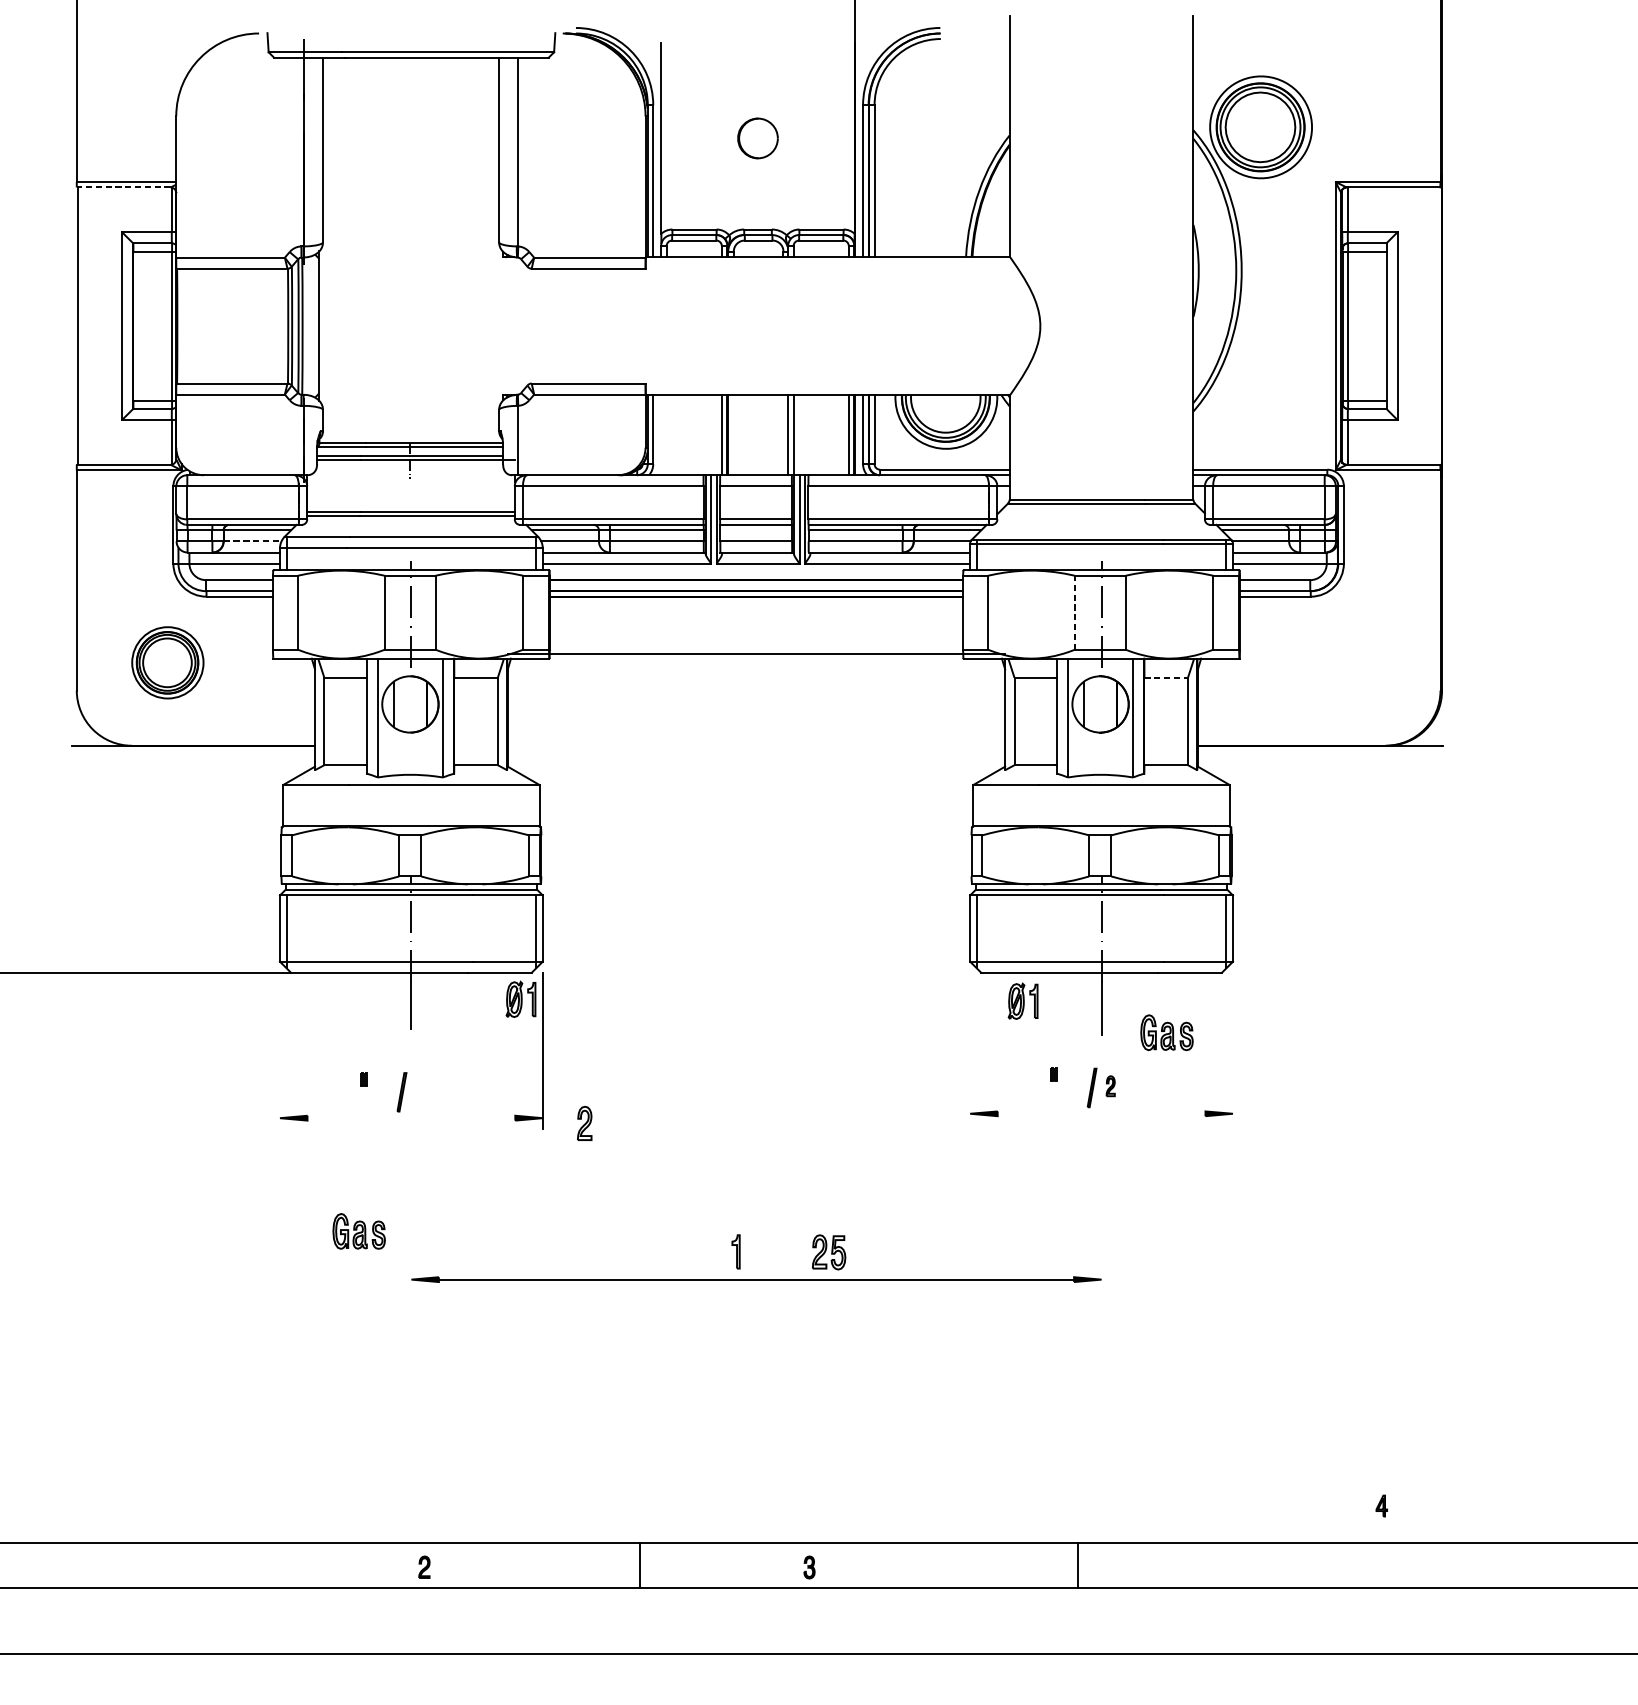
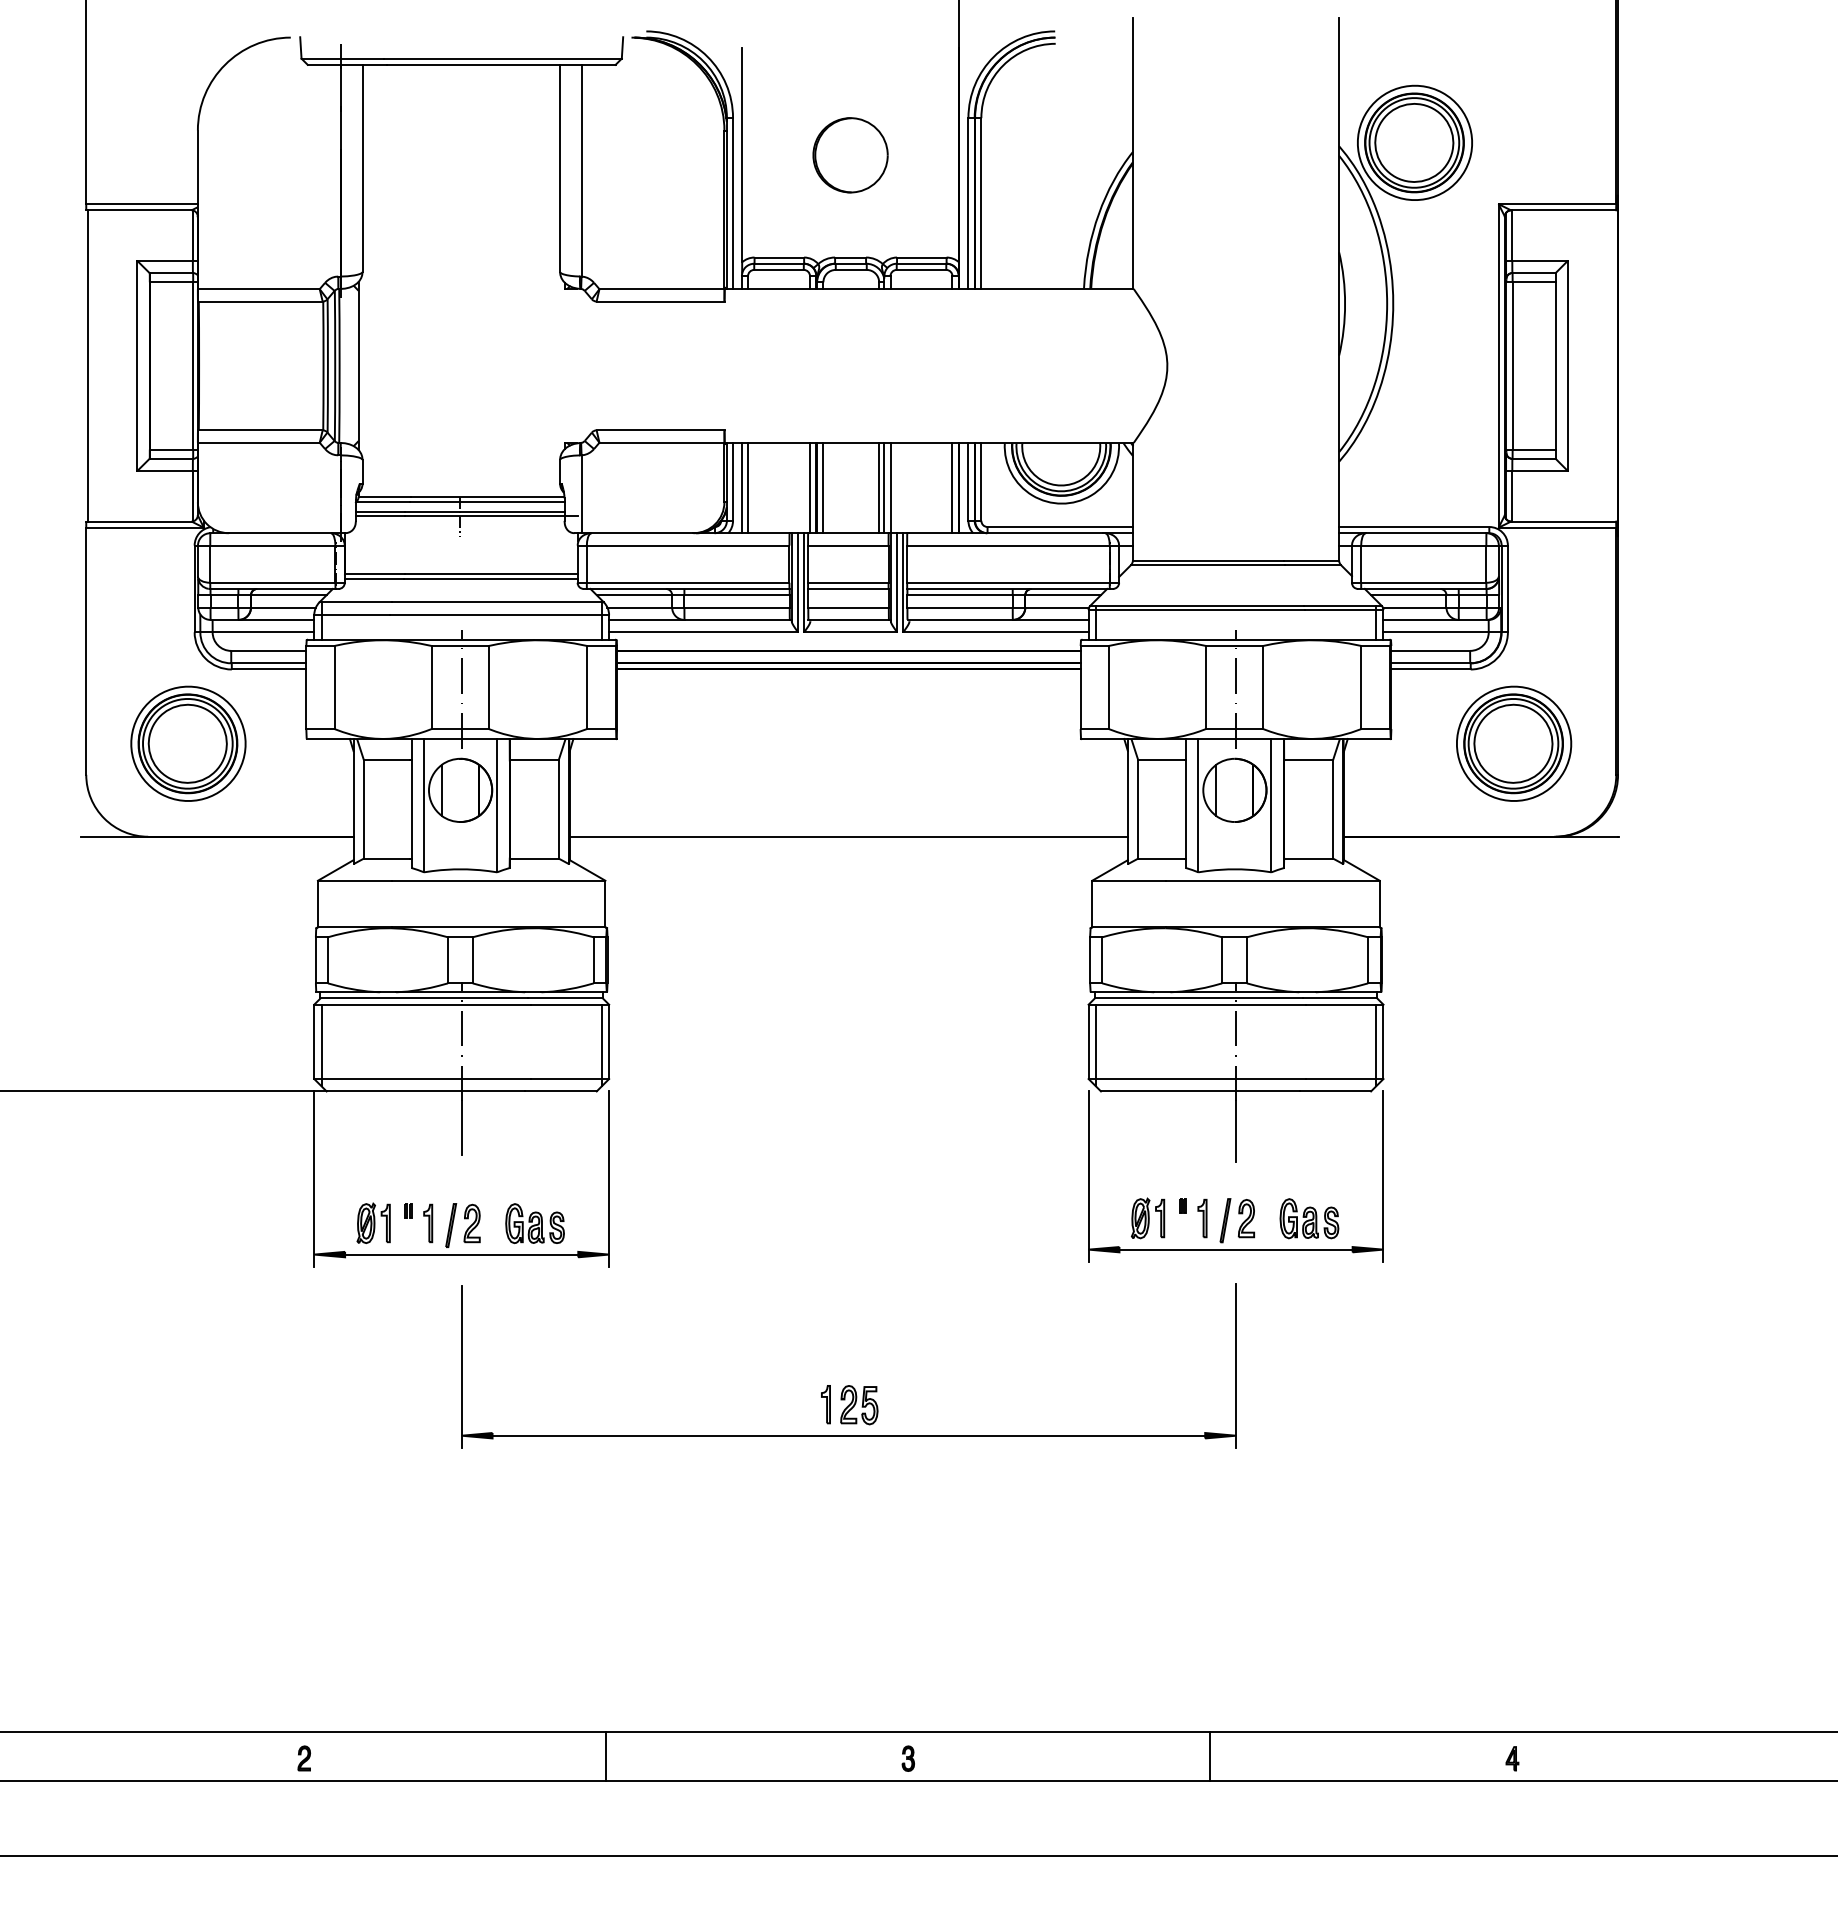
part: (757, 138) -> (850, 155), size x1.67
line: (123, 187) -> (138, 210), dashed -> solid
line: (660, 435) -> (741, 488), added
line: (667, 435) -> (748, 488), added
line: (733, 435) -> (823, 488), added
line: (783, 435) -> (879, 488), added
line: (253, 541) -> (284, 607), dashed -> solid
line: (1074, 612) -> (1205, 687), dashed -> solid
line: (756, 653) -> (848, 836), moved
part: (167, 662) -> (188, 743), size x1.43
part: (1349, 662) -> (1514, 743), added
line: (1167, 677) -> (1309, 760), dashed -> solid
part: (520, 998) -> (373, 1222), moved
part: (1023, 1001) -> (1148, 1218), moved
part: (1167, 1032) -> (1309, 1218), moved
line: (970, 1048) -> (1088, 1176), added
line: (1233, 1048) -> (1383, 1176), added
line: (280, 1050) -> (314, 1178), added
part: (1071, 1086) -> (1202, 1218), added
part: (1110, 1086) -> (1245, 1218), size x1.67
part: (381, 1090) -> (428, 1223), added
line: (1101, 1113) -> (1235, 1249), added
line: (411, 1118) -> (461, 1254), added
part: (584, 1123) -> (471, 1223), moved
line: (411, 1217) -> (461, 1366), added
line: (1101, 1217) -> (1236, 1365), added
part: (358, 1231) -> (534, 1223), moved
part: (829, 1252) -> (859, 1405), moved
part: (1381, 1505) -> (1512, 1758), moved
line: (640, 1565) -> (606, 1756), moved
part: (423, 1567) -> (303, 1758), moved

